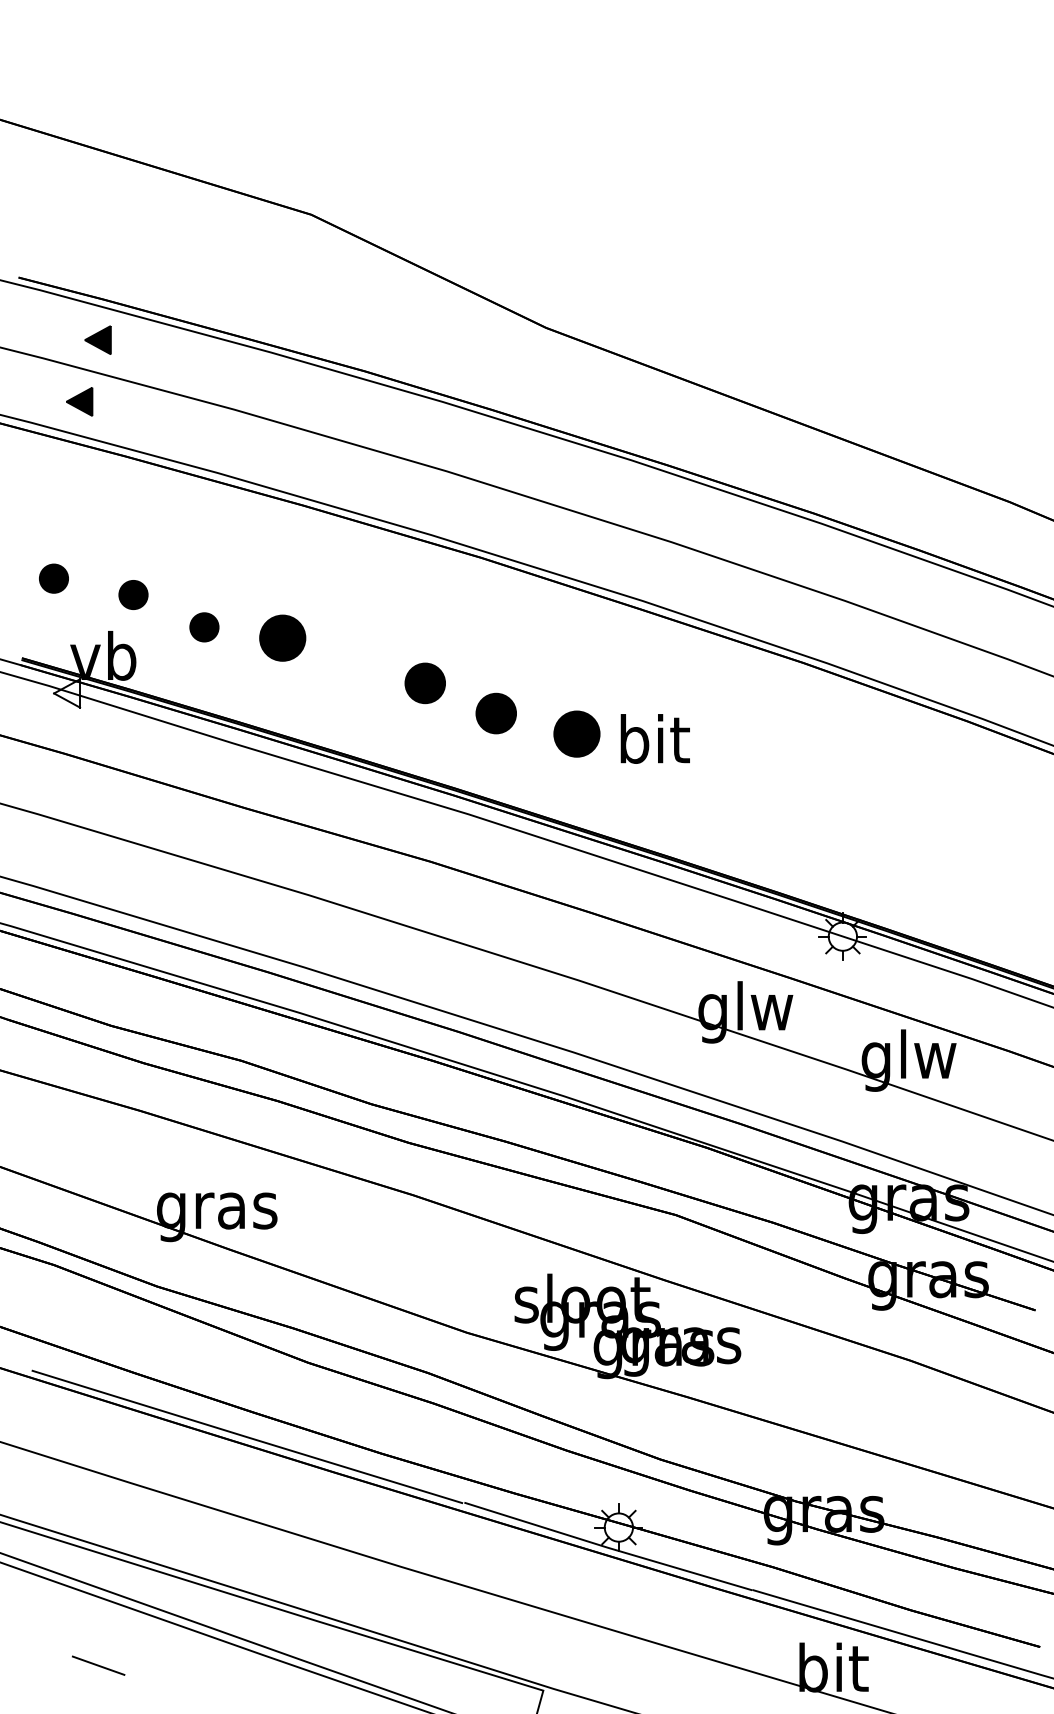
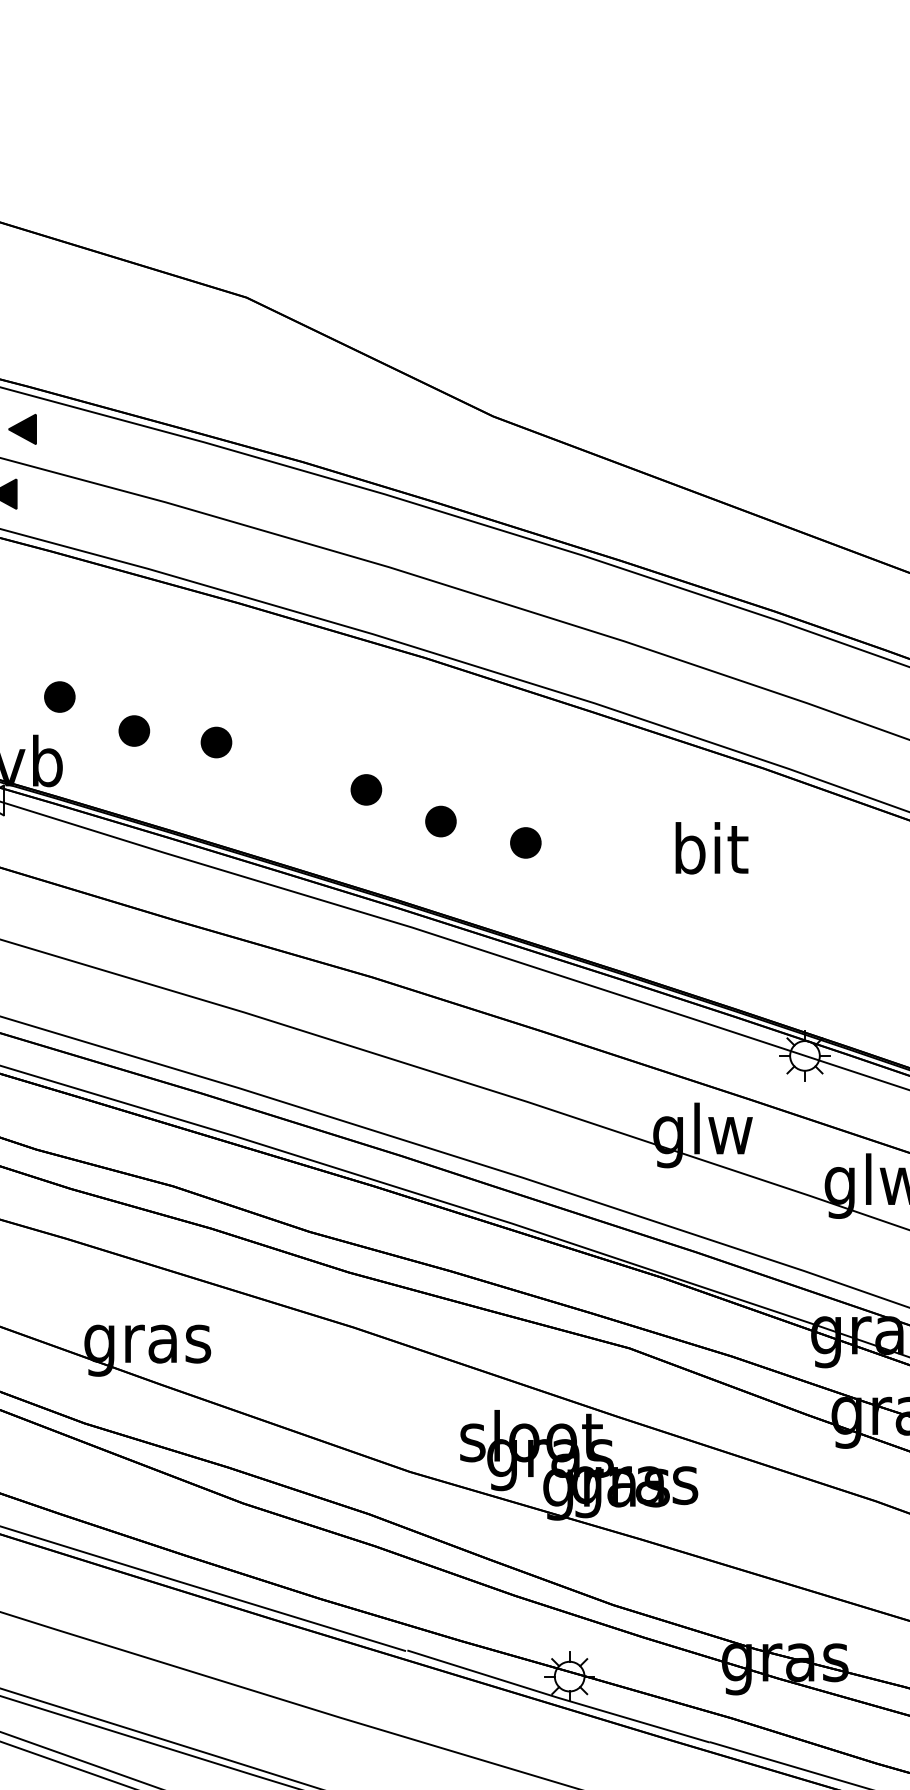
part: (282, 638) -> (216, 742), size x0.62
part: (425, 683) -> (366, 790), size x0.71
part: (496, 713) -> (441, 821), size x0.71
part: (577, 733) -> (526, 842), size x0.62
text: (654, 738) -> (711, 847), moved

